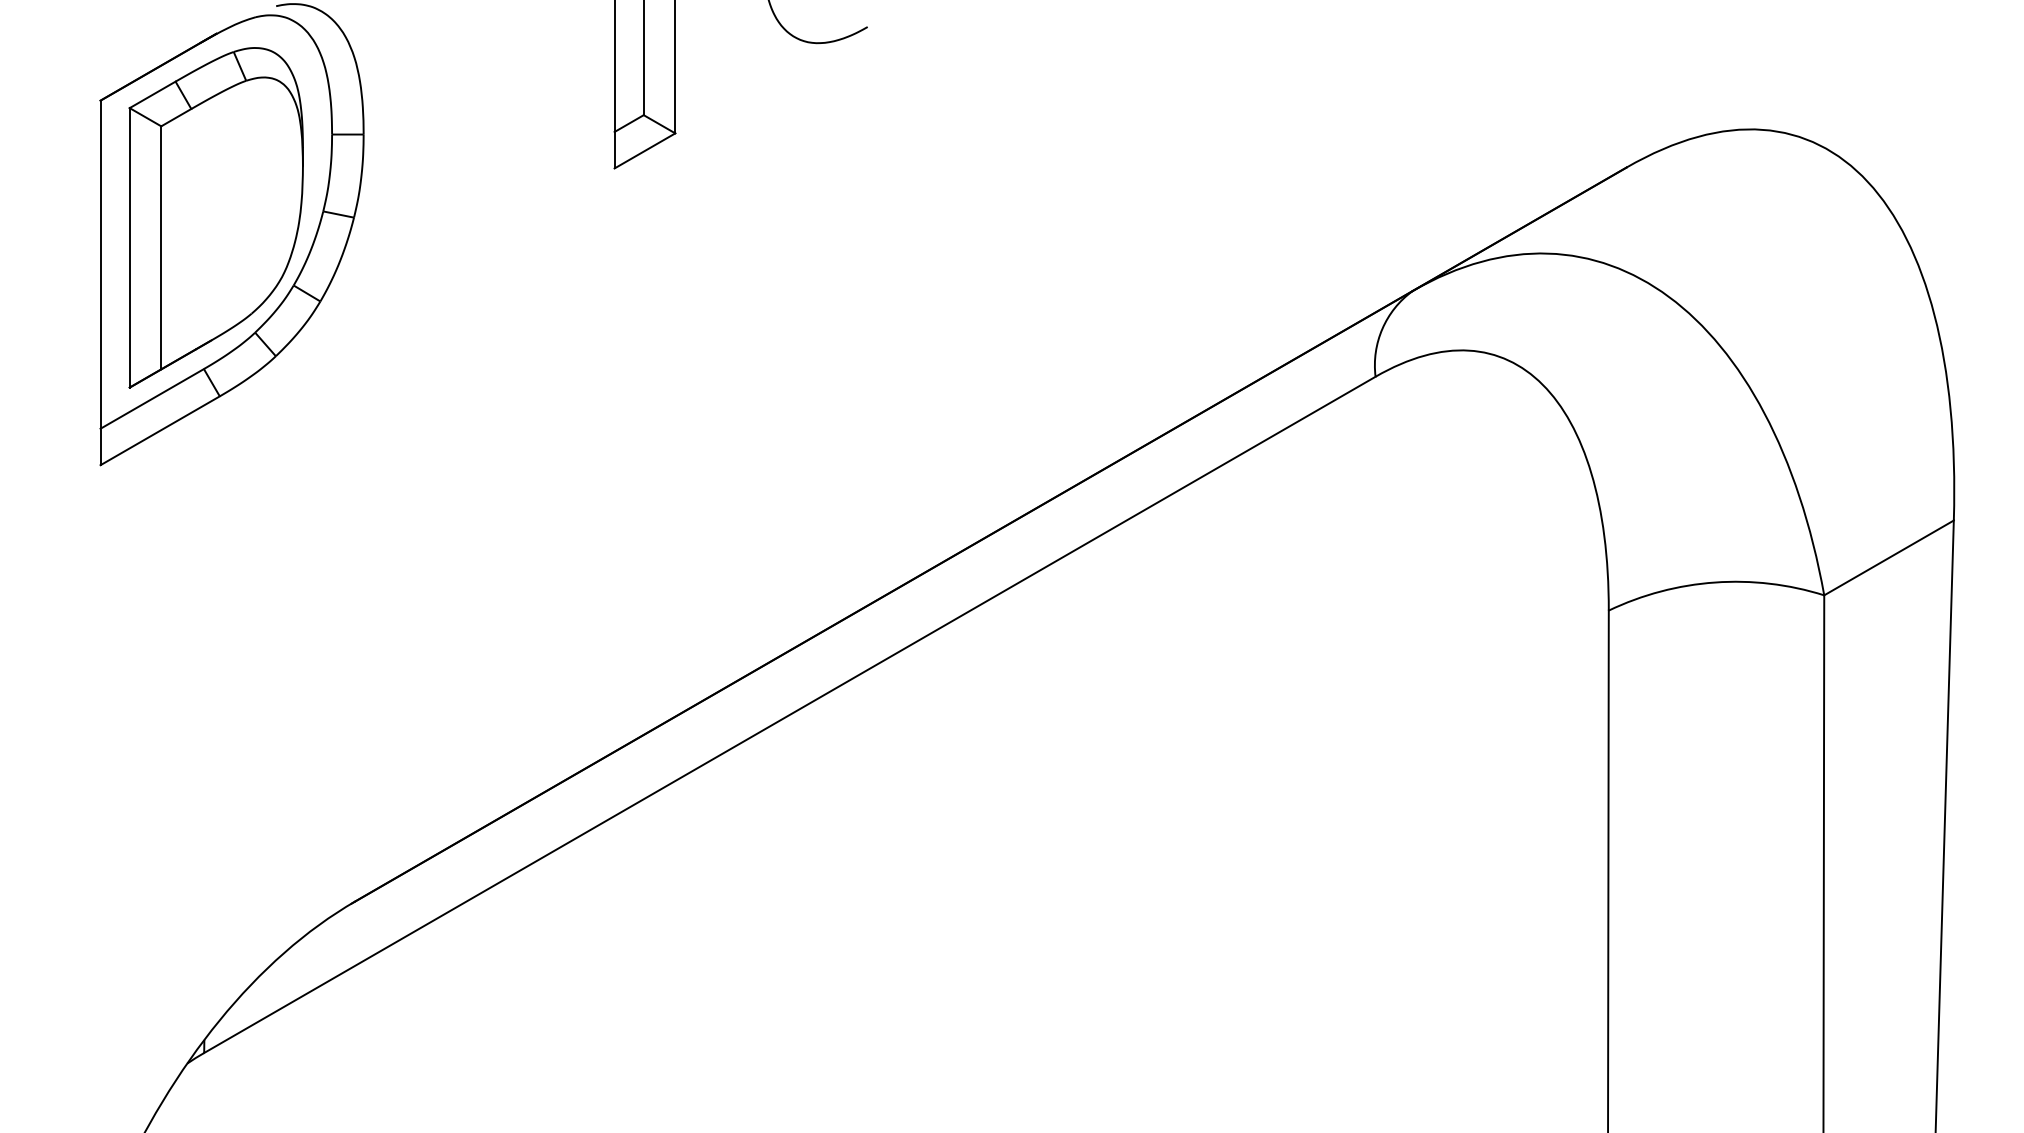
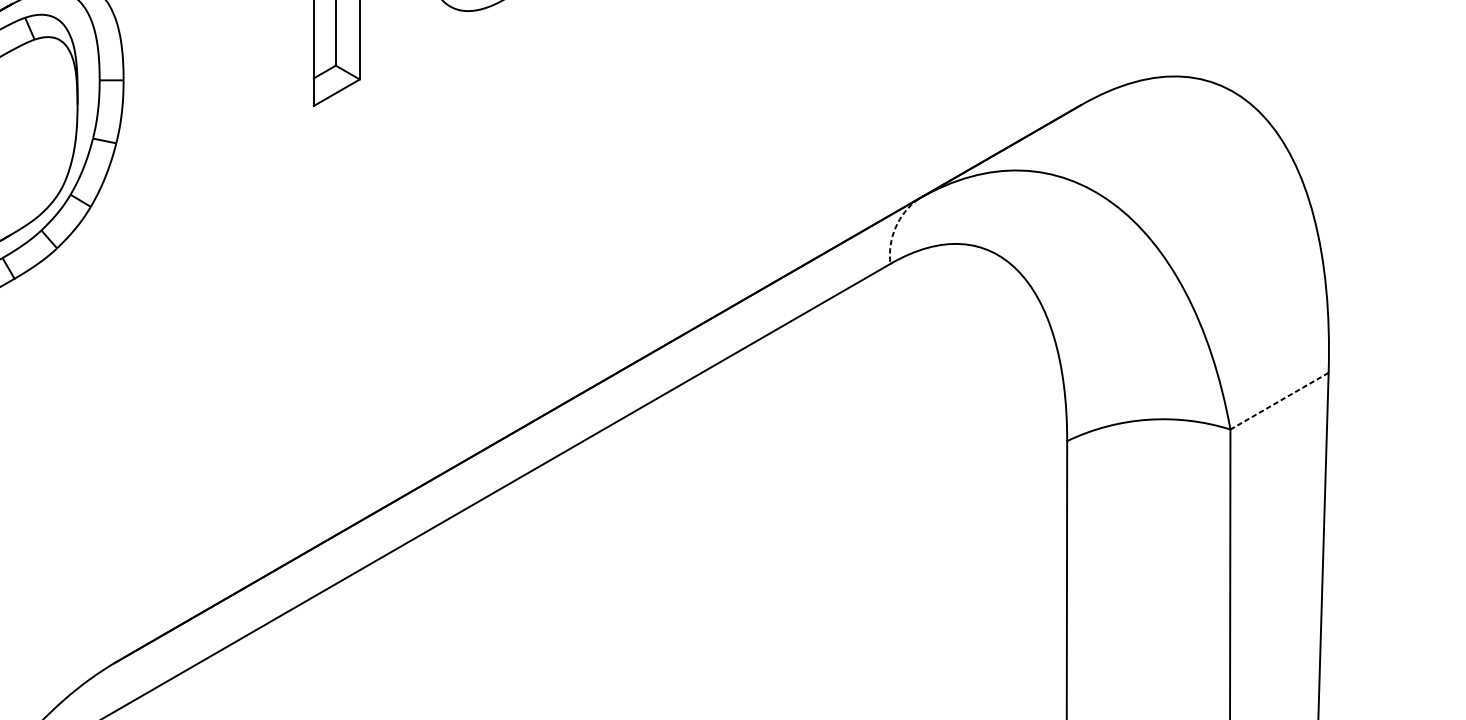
arc: (1382, 328) -> (895, 227), solid -> dashed
line: (1889, 557) -> (1279, 400), solid -> dashed

